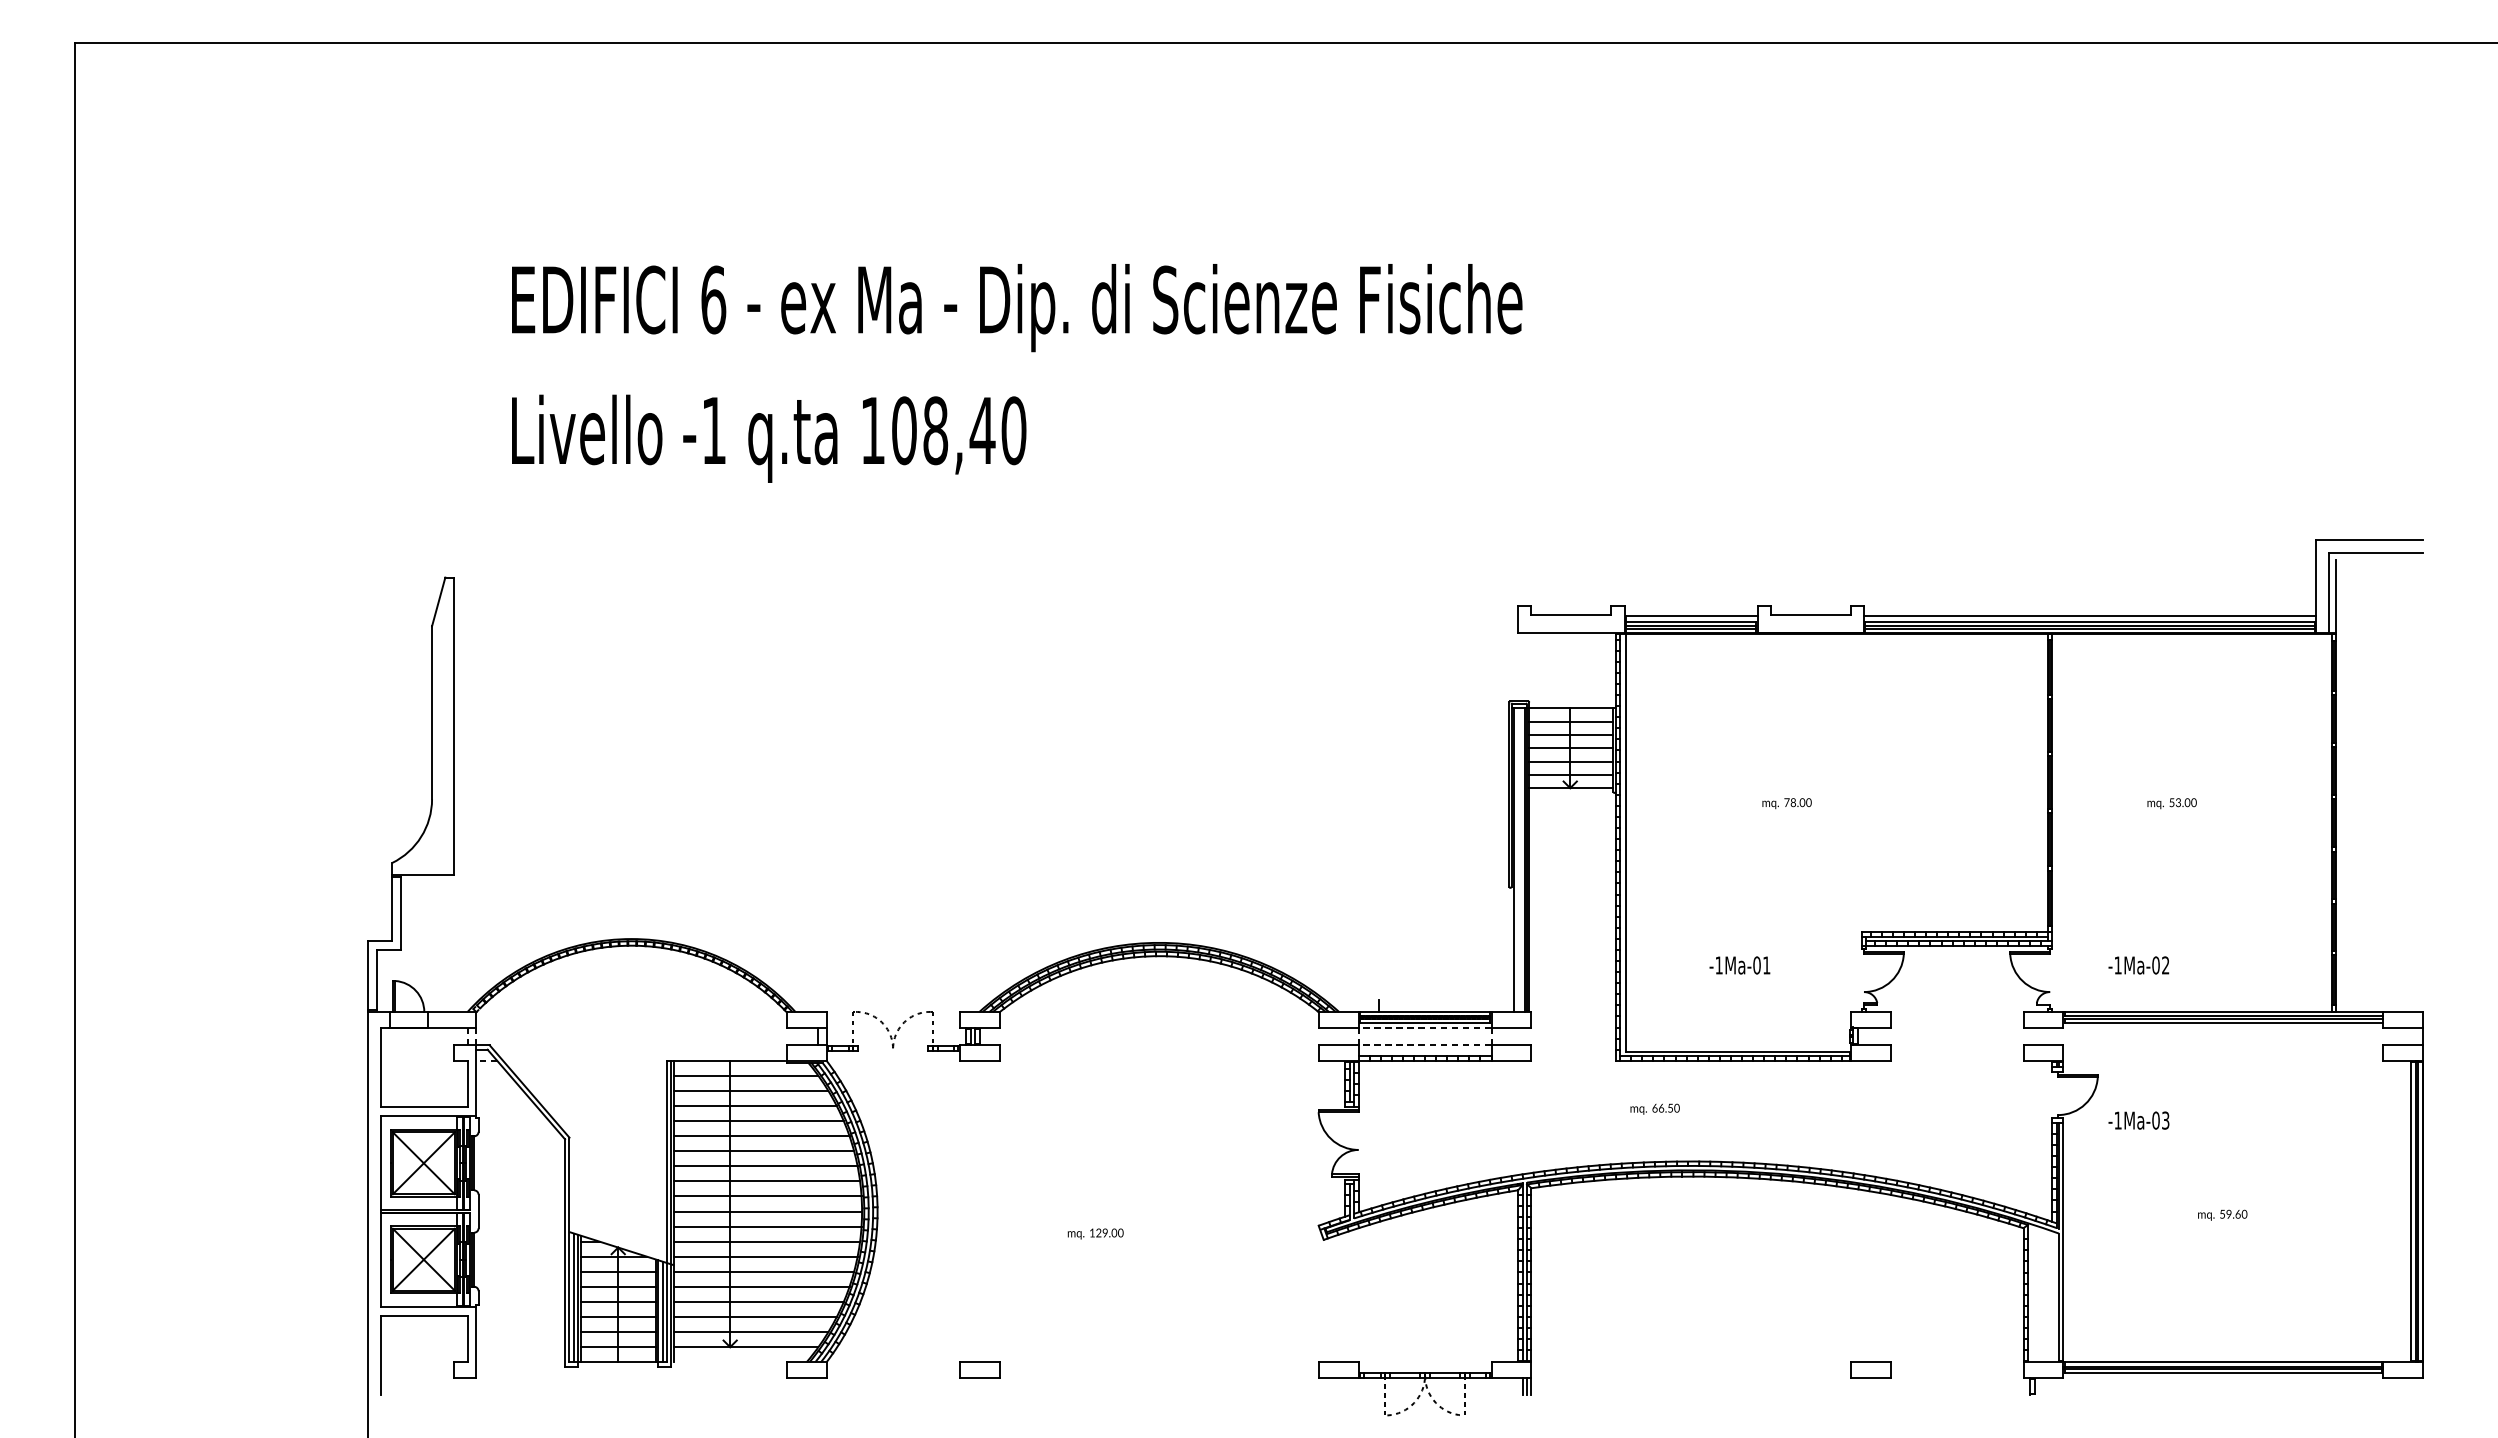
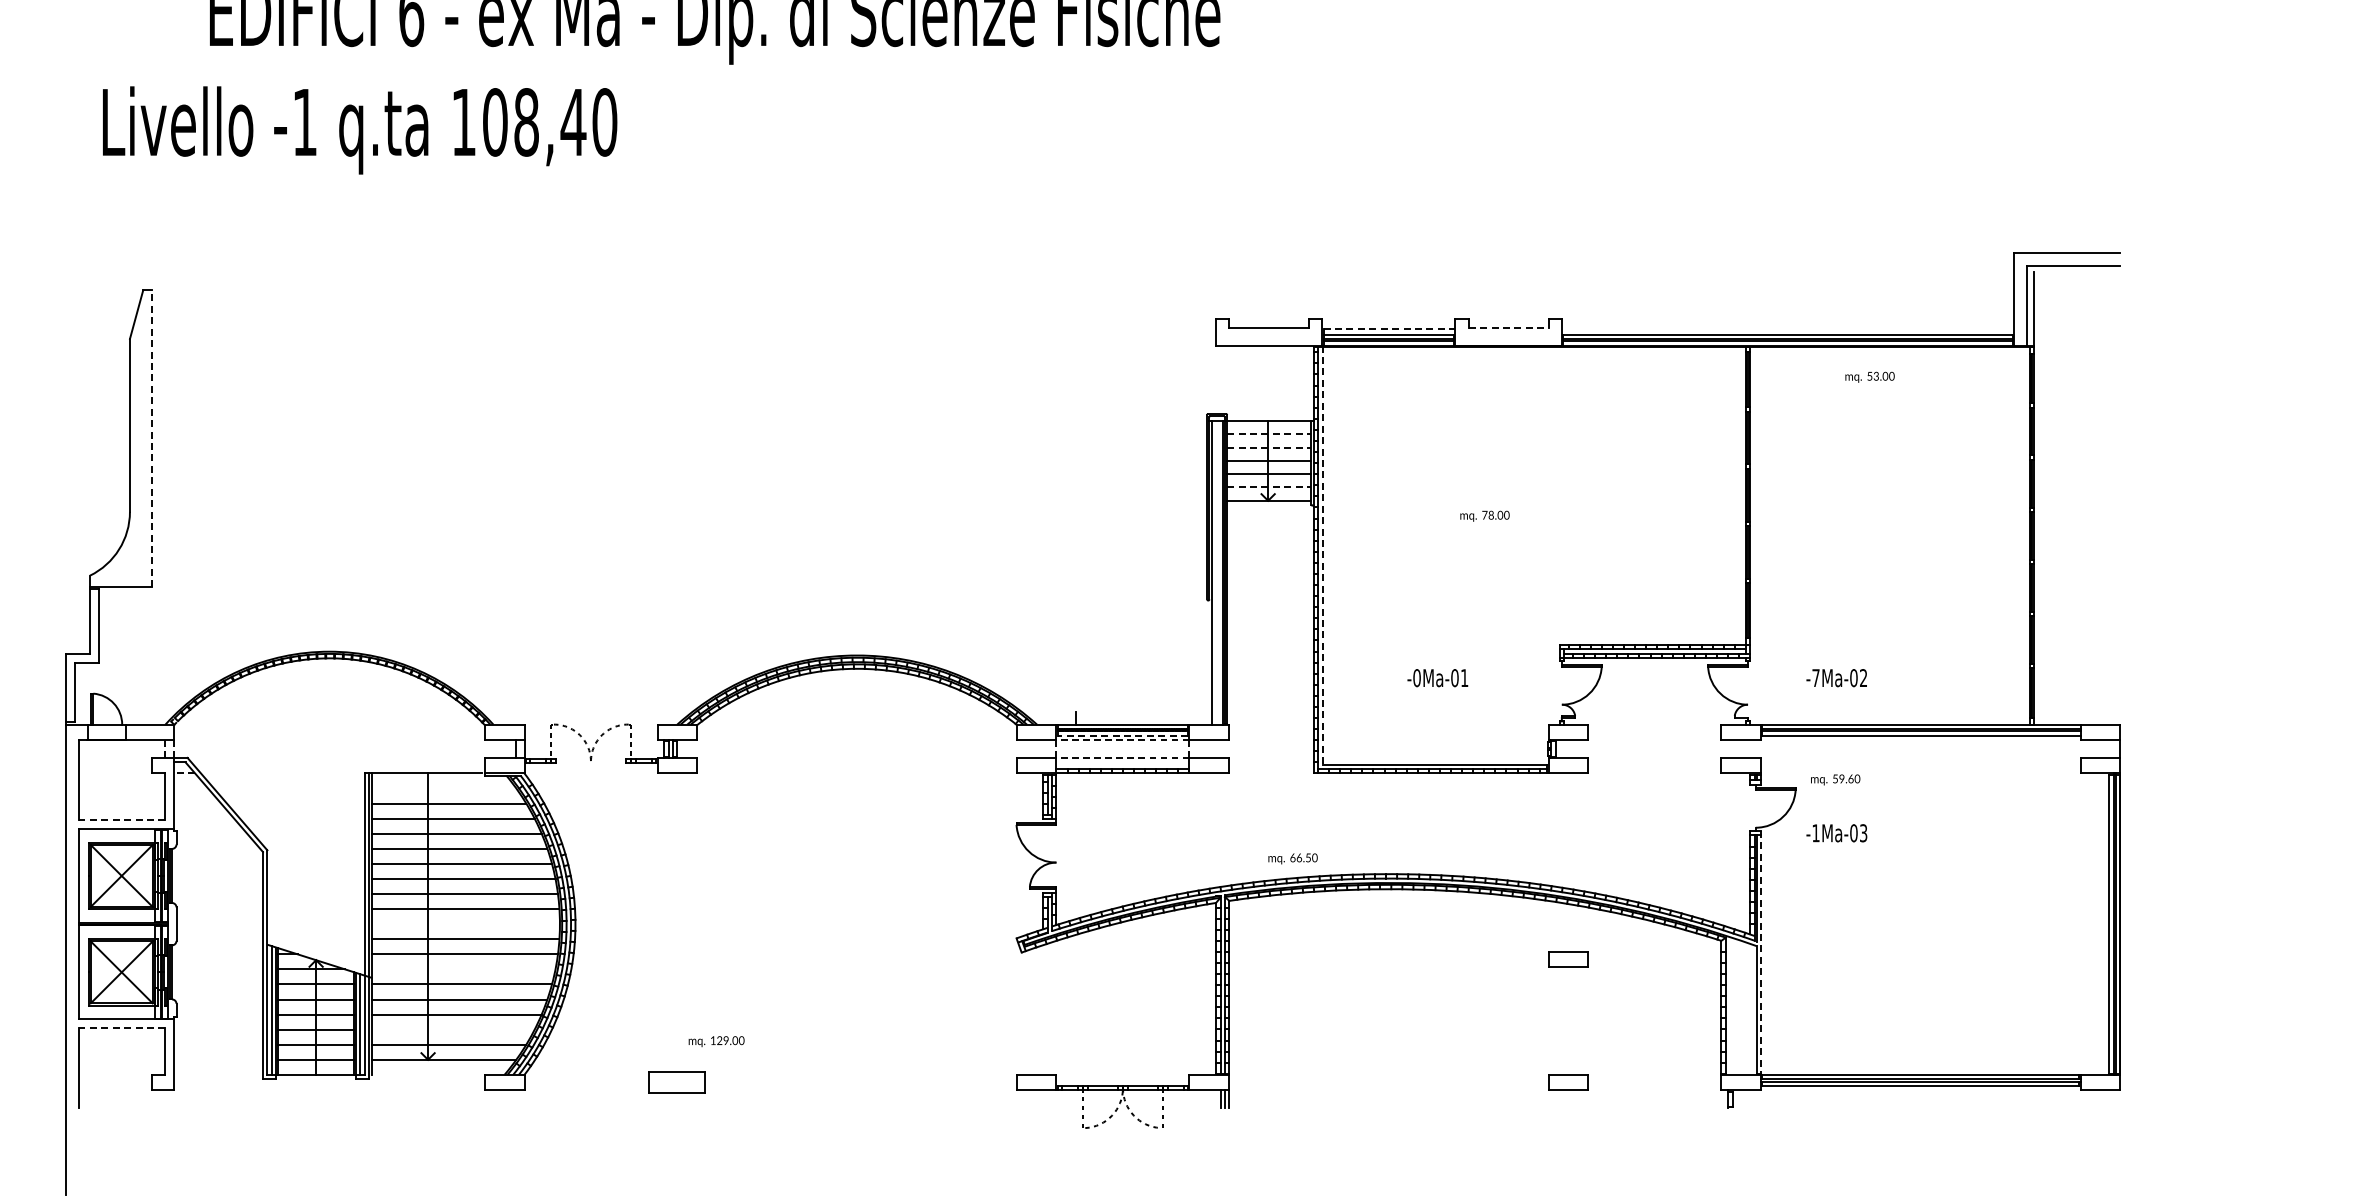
text: (769, 438) -> (360, 130), moved
line: (1691, 615) -> (1389, 328), solid -> dashed
line: (1810, 615) -> (1508, 328), solid -> dashed
line: (2089, 615) -> (1787, 328), removed
line: (1571, 721) -> (1269, 434), solid -> dashed
line: (454, 726) -> (152, 439), solid -> dashed
line: (1571, 734) -> (1269, 447), solid -> dashed
line: (1571, 774) -> (1269, 487), solid -> dashed
text: (2171, 803) -> (1869, 377), moved
line: (1625, 842) -> (1323, 555), solid -> dashed
text: (1718, 965) -> (1416, 678), -1Ma-01 -> -0Ma-01
text: (2117, 965) -> (1815, 678), -1Ma-02 -> -7Ma-02
line: (1424, 1023) -> (1122, 736), solid -> dashed
line: (745, 1075) -> (443, 788), removed
line: (423, 1107) -> (121, 820), solid -> dashed
text: (1654, 1108) -> (1292, 858), moved
line: (767, 1211) -> (465, 924), removed
text: (2222, 1214) -> (1835, 779), moved
text: (1095, 1233) -> (716, 1041), moved
line: (2063, 1240) -> (1761, 953), solid -> dashed
part: (1870, 1246) -> (1568, 959), added
line: (765, 1256) -> (463, 969), removed
line: (423, 1315) -> (121, 1028), solid -> dashed
line: (754, 1317) -> (452, 1030), removed
part: (979, 1369) -> (677, 1082), size x1.4

